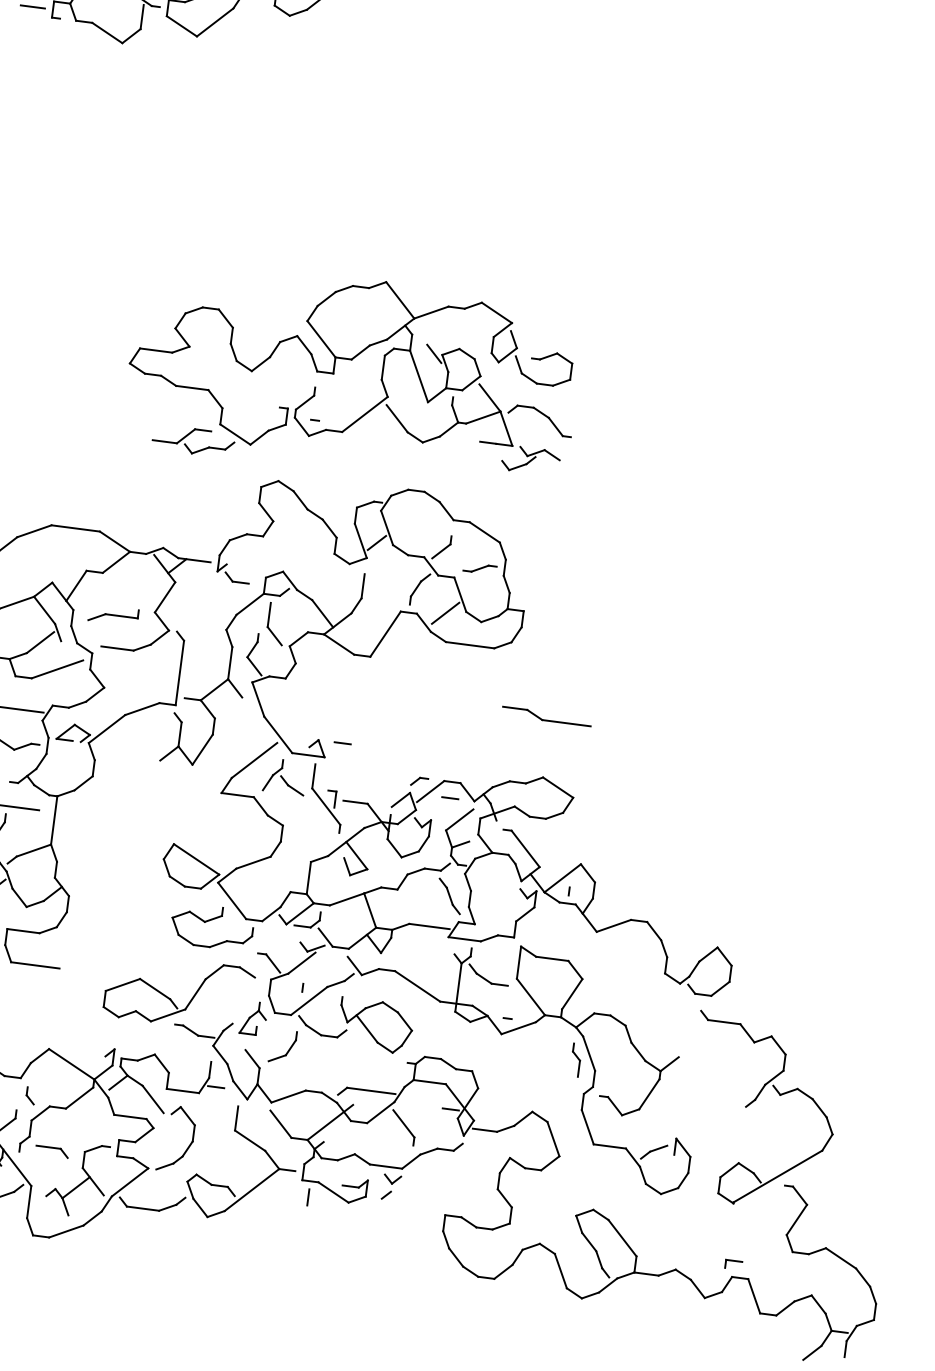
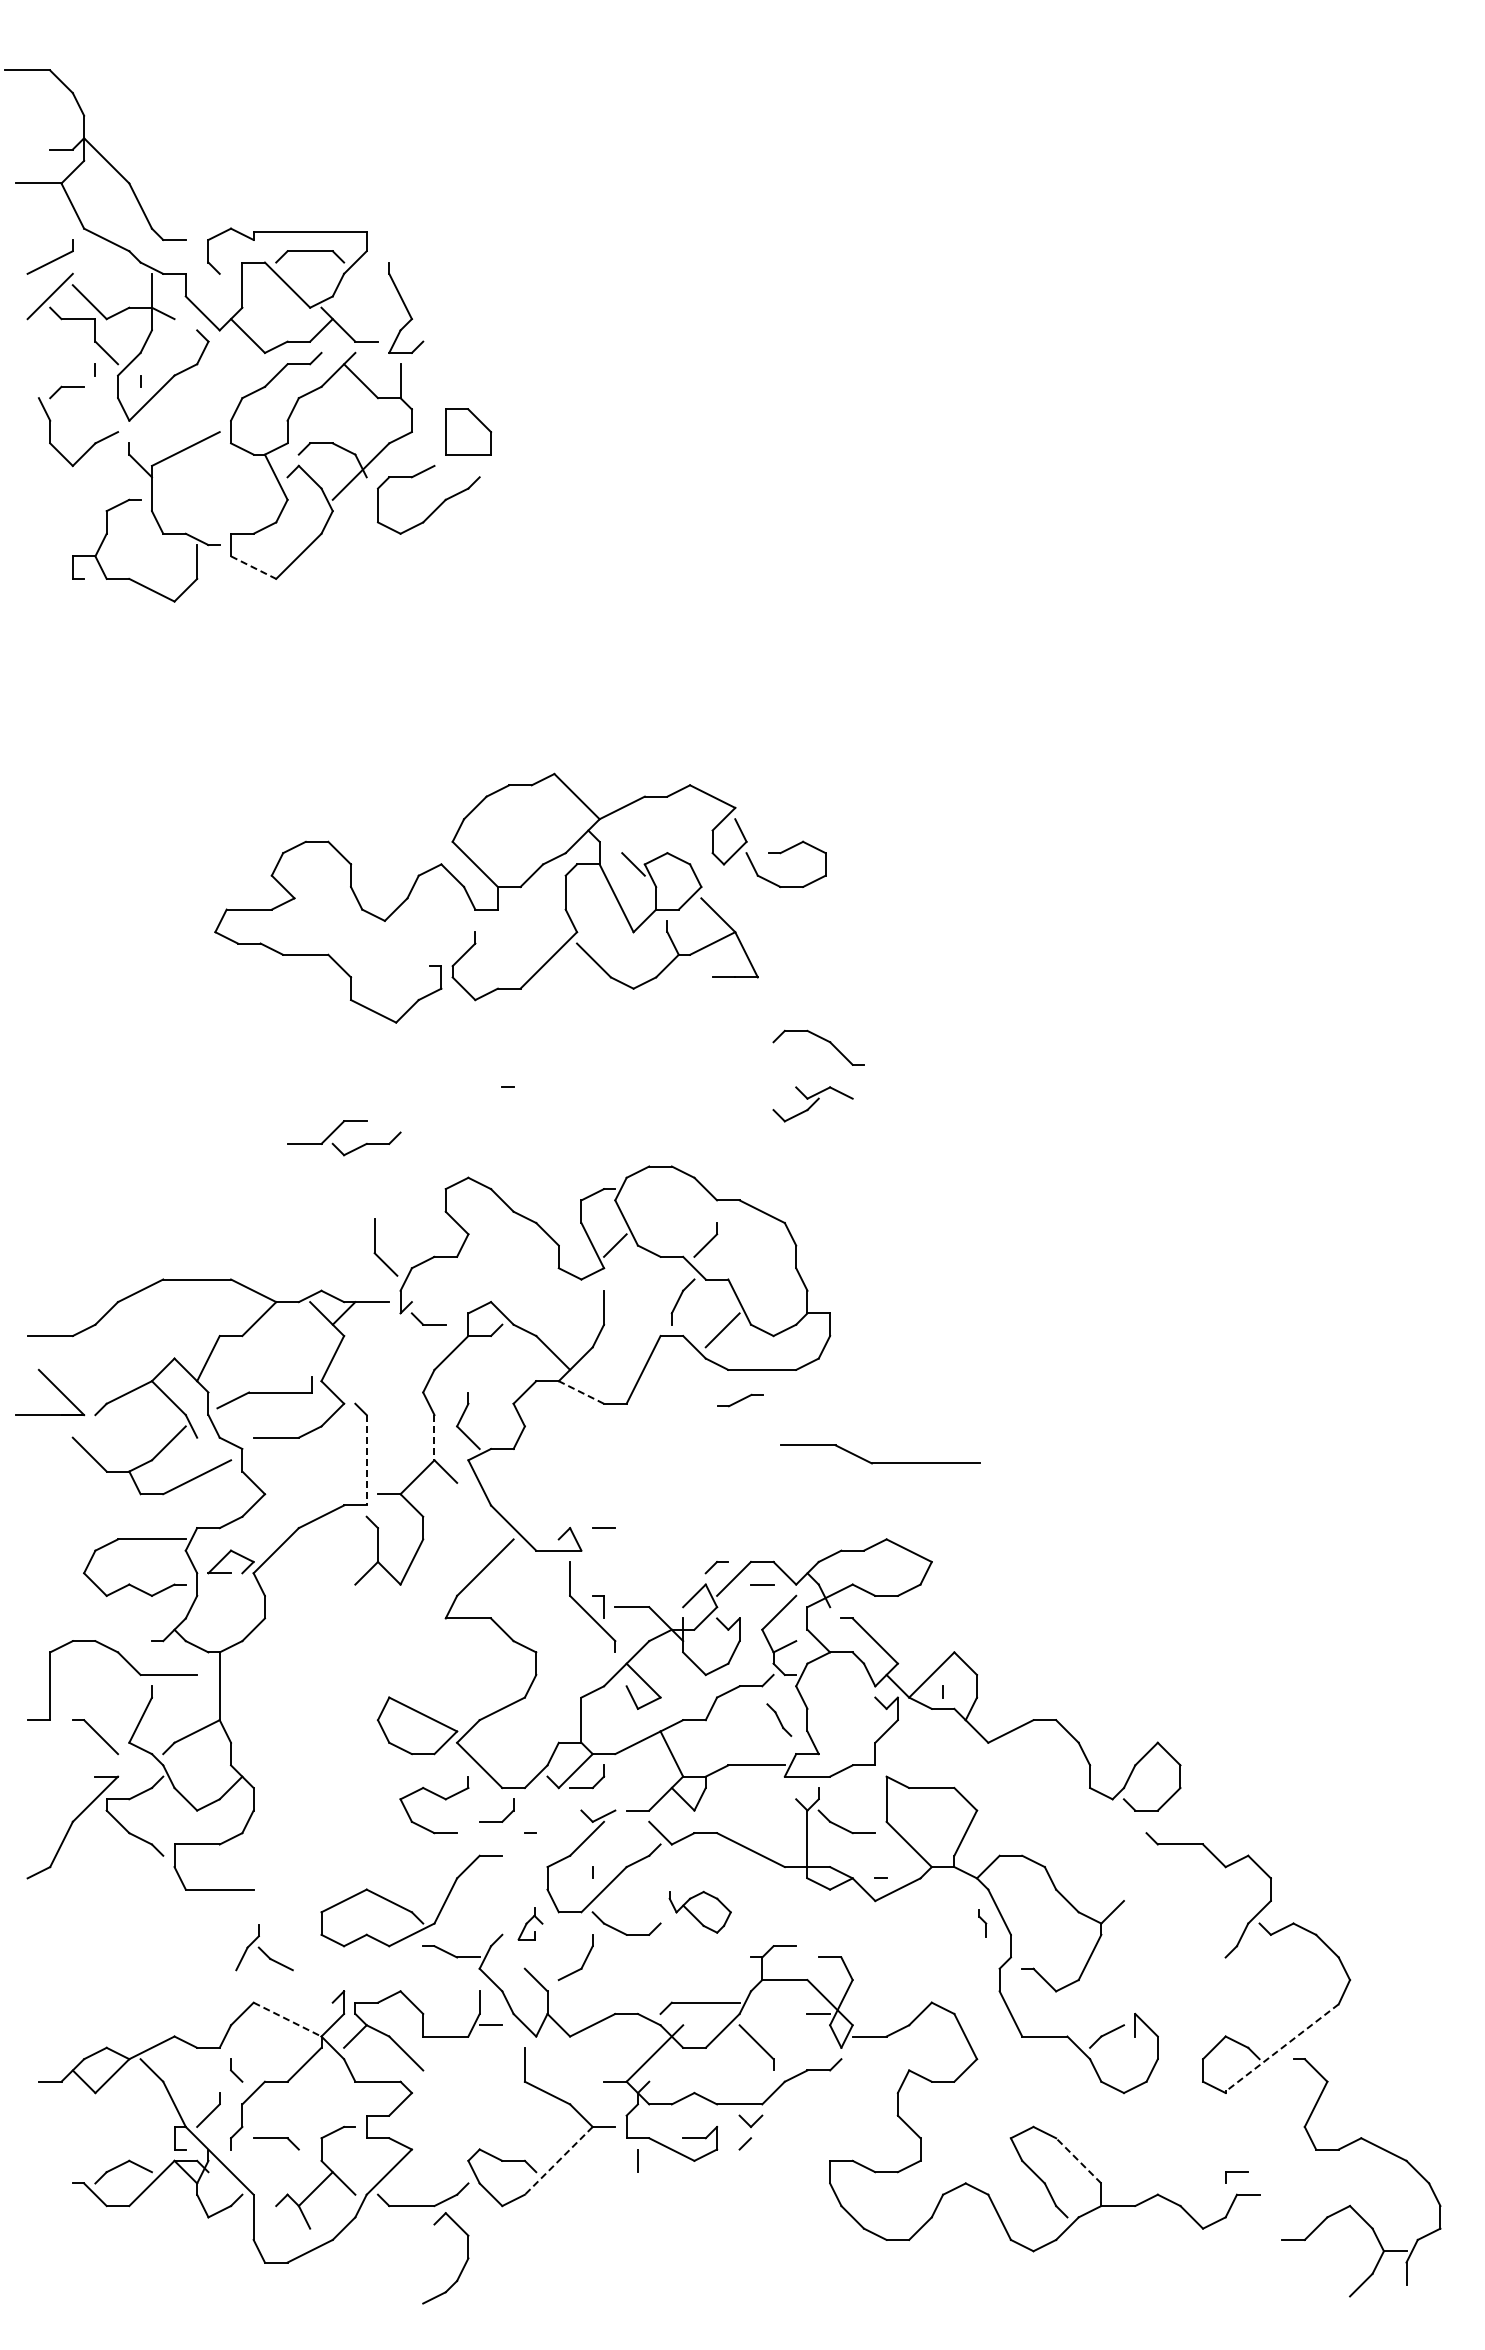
line: (32, 6) -> (44, 567), removed
line: (182, 26) -> (254, 567), solid -> dashed
part: (351, 360) -> (520, 888), moved
part: (480, 568) -> (740, 1400), moved
part: (113, 615) -> (264, 1392), size x1.4
part: (268, 623) -> (375, 1247), moved
line: (338, 644) -> (580, 1392), solid -> dashed
line: (230, 663) -> (434, 1437), solid -> dashed
line: (179, 673) -> (366, 1460), solid -> dashed
part: (546, 716) -> (880, 1454), size x1.6
part: (285, 776) -> (264, 1947), moved
part: (450, 895) -> (779, 1719), size x0.7
line: (325, 937) -> (615, 1799), removed
line: (218, 944) -> (468, 1827), removed
line: (273, 963) -> (547, 1844), removed
line: (247, 972) -> (513, 1861), removed
part: (253, 1018) -> (530, 1923), size x0.7
part: (375, 1026) -> (700, 1912), size x0.6
part: (575, 1060) -> (982, 1923), size x0.6
line: (448, 1063) -> (807, 1951), removed
line: (71, 1064) -> (287, 2019), solid -> dashed
line: (281, 1124) -> (587, 2064), removed
part: (187, 1147) -> (462, 2267), moved
line: (777, 1176) -> (1281, 2048), solid -> dashed
line: (251, 1189) -> (558, 2160), solid -> dashed
line: (622, 1237) -> (1078, 2160), solid -> dashed
line: (754, 1295) -> (1270, 2216), removed

